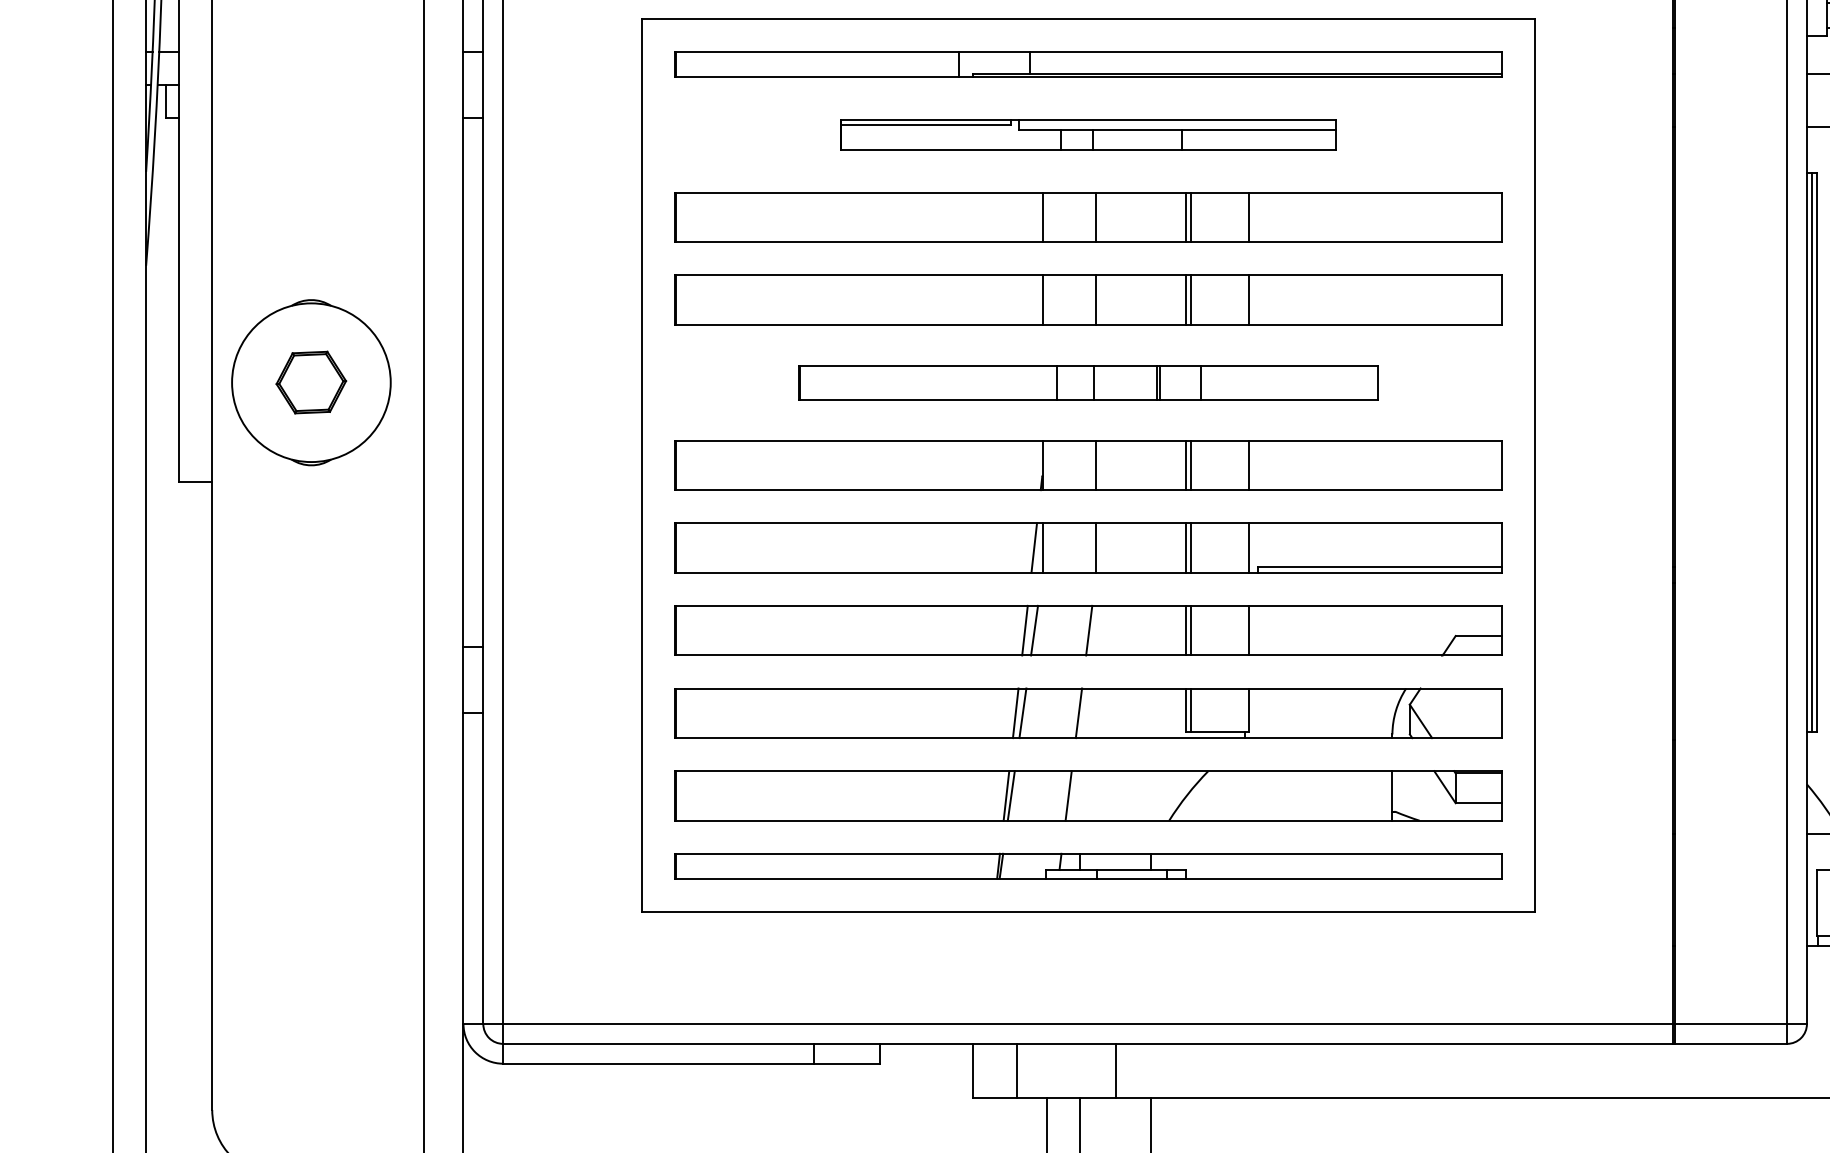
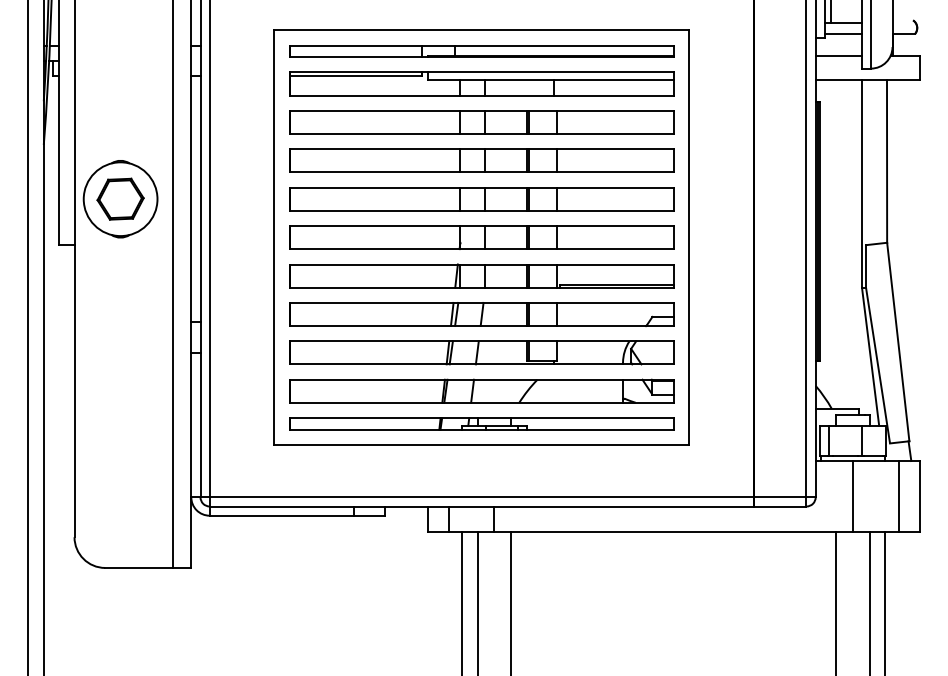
part: (1087, 133) -> (481, 83), size x1.67
part: (311, 381) -> (120, 198), size x1.43
part: (1087, 383) -> (481, 199), size x1.43

